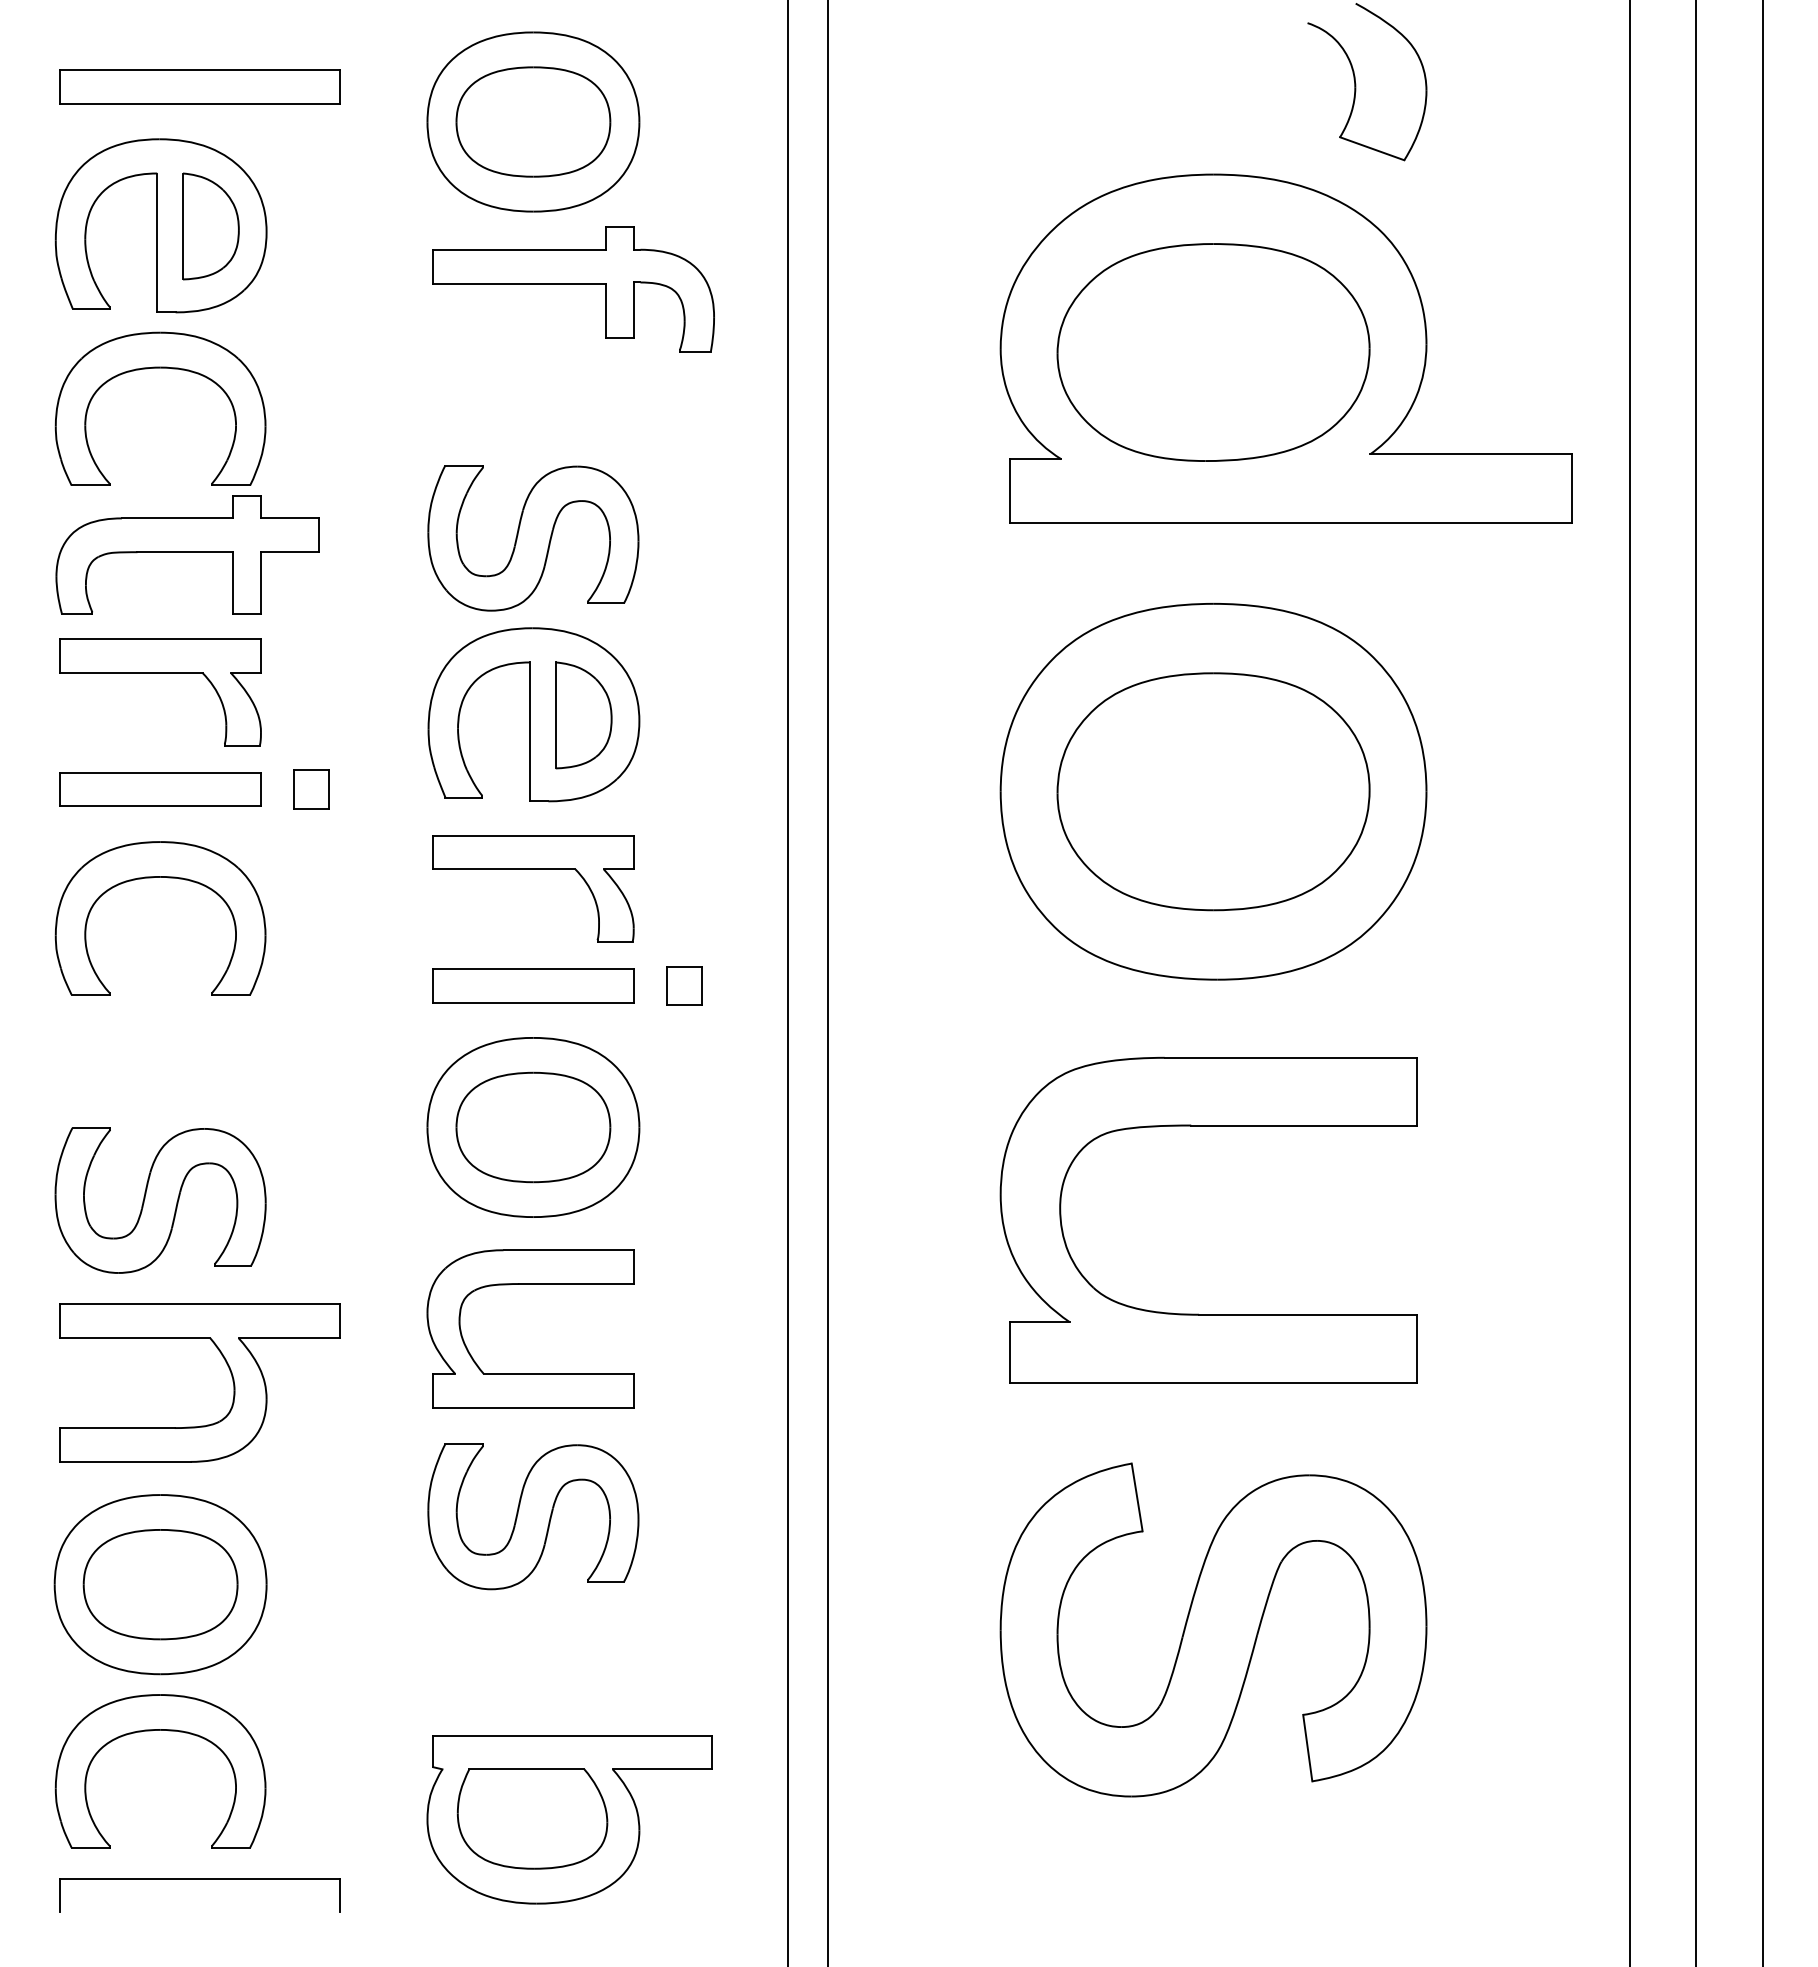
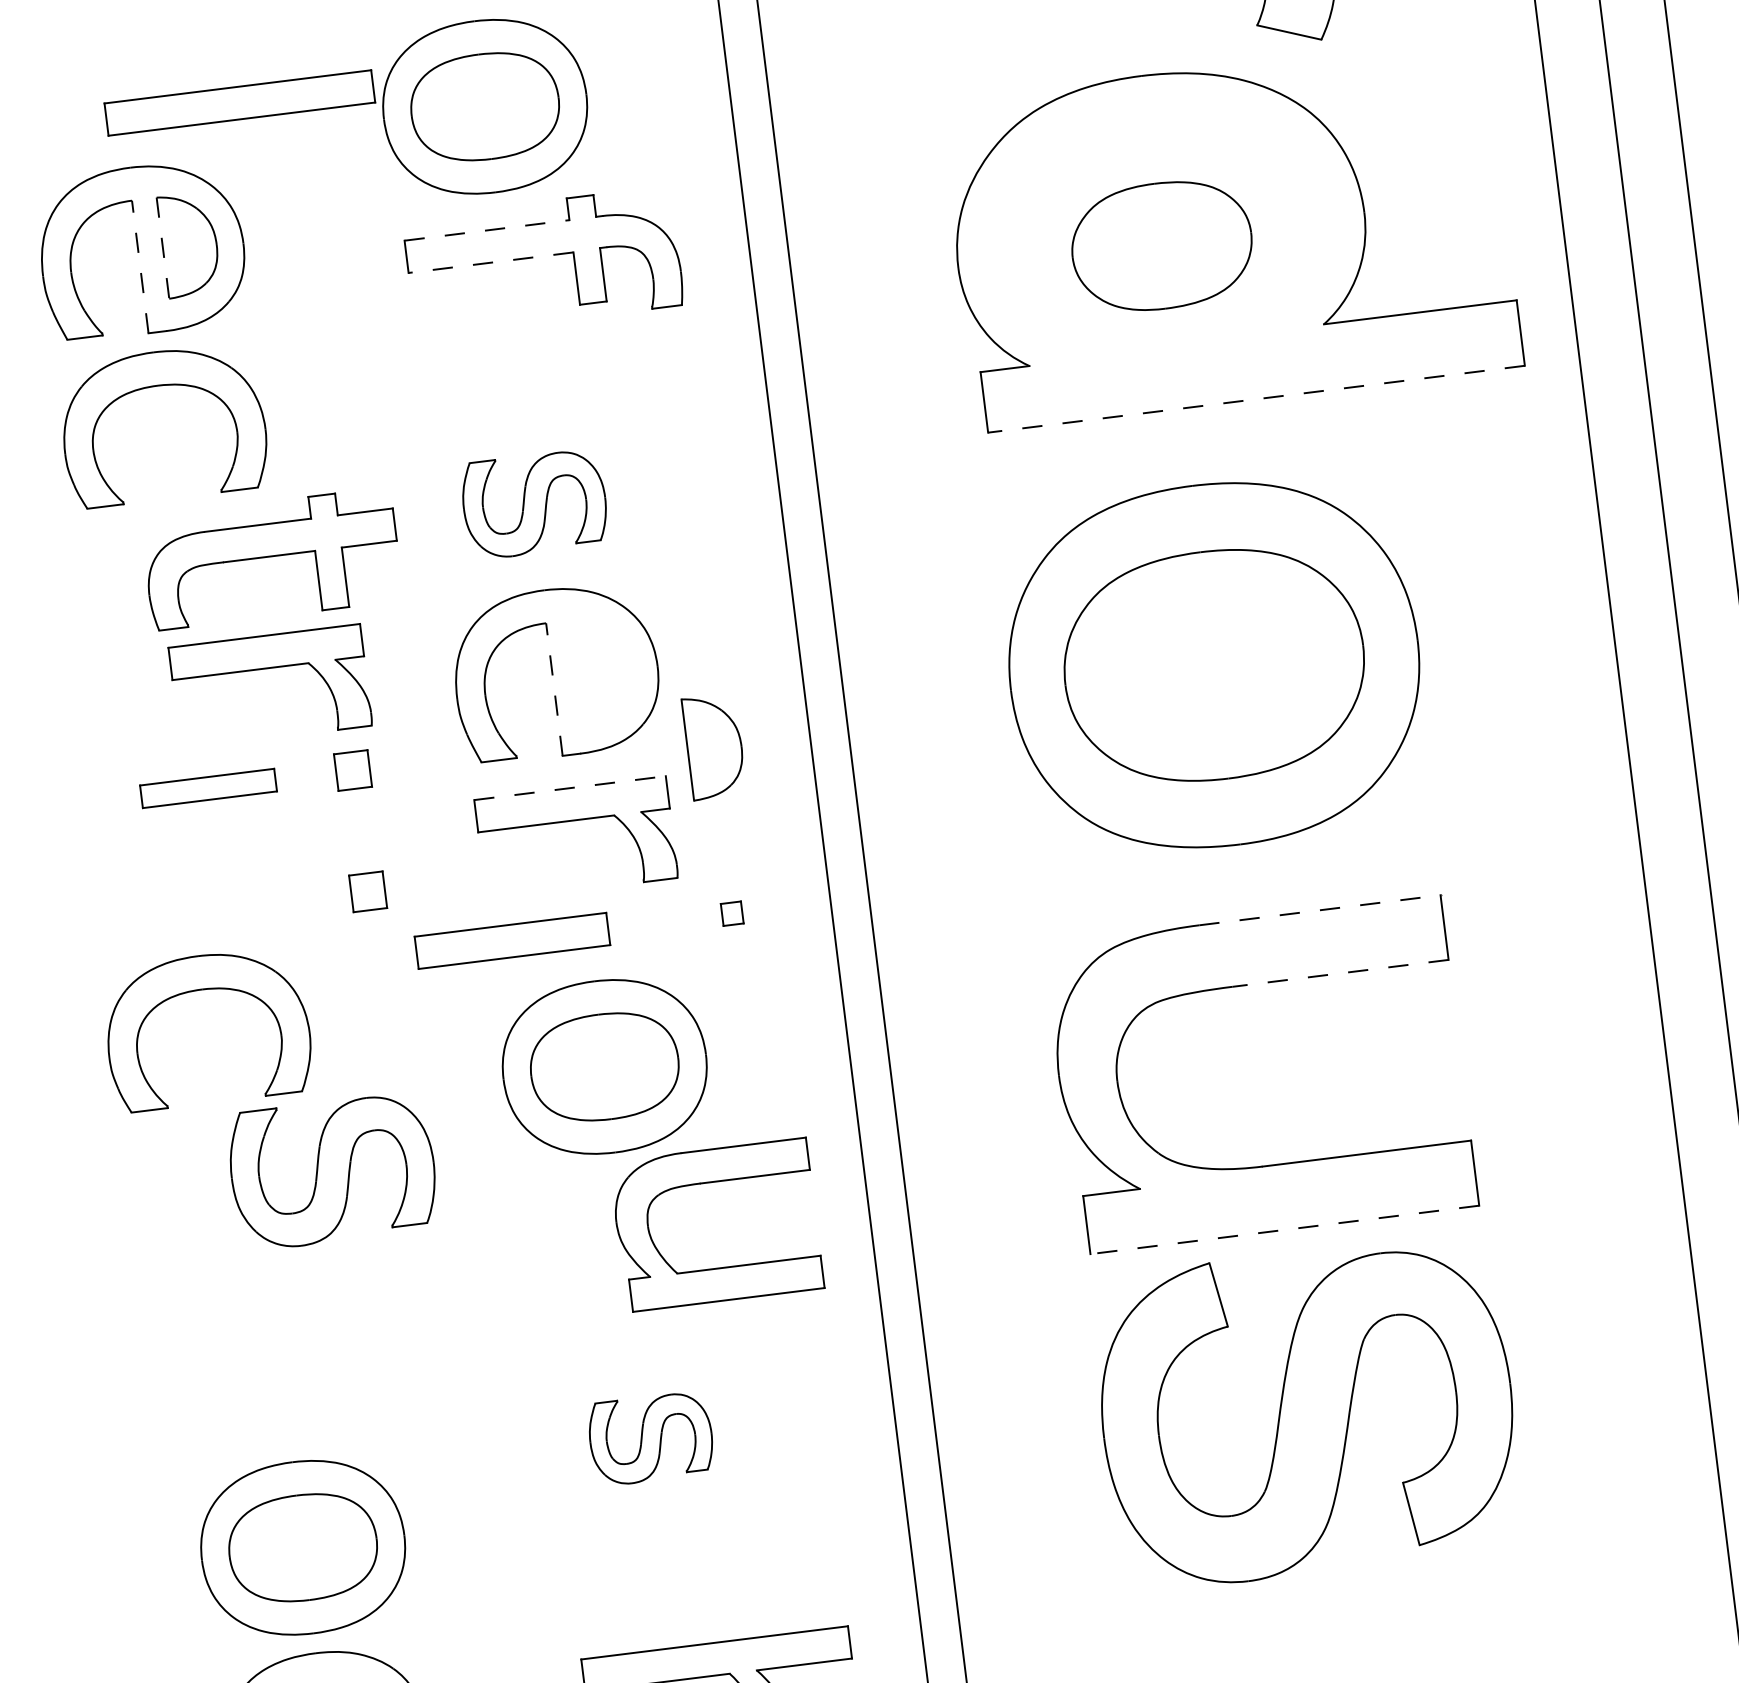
part: (199, 86) -> (239, 102), moved
line: (182, 226) -> (162, 248), solid -> dashed
line: (157, 242) -> (140, 266), solid -> dashed
line: (519, 249) -> (487, 230), solid -> dashed
line: (518, 283) -> (490, 262), solid -> dashed
part: (1213, 352) -> (1162, 245), size x0.6
line: (1290, 522) -> (1255, 399), solid -> dashed
part: (533, 538) -> (534, 504), size x0.7
part: (187, 554) -> (271, 558), moved
part: (160, 673) -> (268, 668), moved
part: (583, 715) -> (714, 746), moved
line: (529, 731) -> (553, 689), solid -> dashed
part: (160, 789) -> (208, 788), size x0.7
line: (533, 835) -> (570, 788), solid -> dashed
part: (152, 878) -> (194, 991), moved
part: (311, 916) -> (367, 891), added
part: (533, 985) -> (512, 940), moved
part: (684, 985) -> (732, 913), size x0.6
line: (1291, 1057) -> (1320, 909), solid -> dashed
line: (1303, 1125) -> (1339, 973), solid -> dashed
part: (160, 1200) -> (332, 1171), moved
part: (530, 1284) -> (711, 1182), moved
part: (228, 1368) -> (342, 1333), removed
line: (1213, 1382) -> (1284, 1229), solid -> dashed
part: (533, 1516) -> (651, 1438), size x0.6
part: (1213, 1629) -> (1307, 1411), moved

